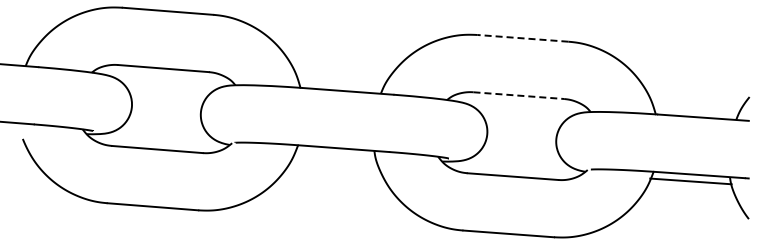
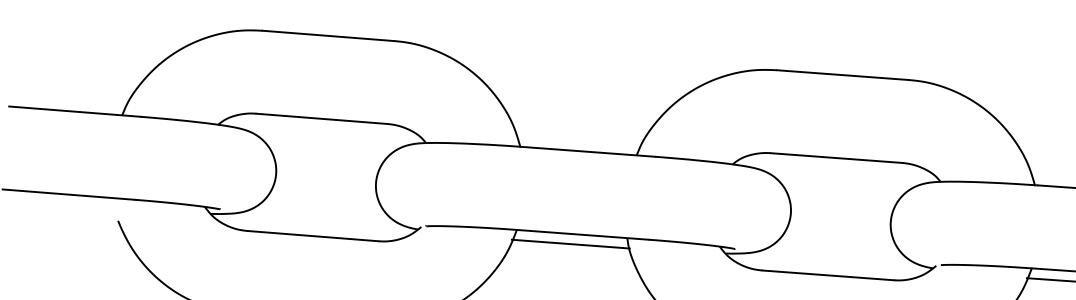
line: (522, 38) -> (841, 75), dashed -> solid
line: (519, 95) -> (837, 157), dashed -> solid
line: (335, 155) -> (570, 244), added

